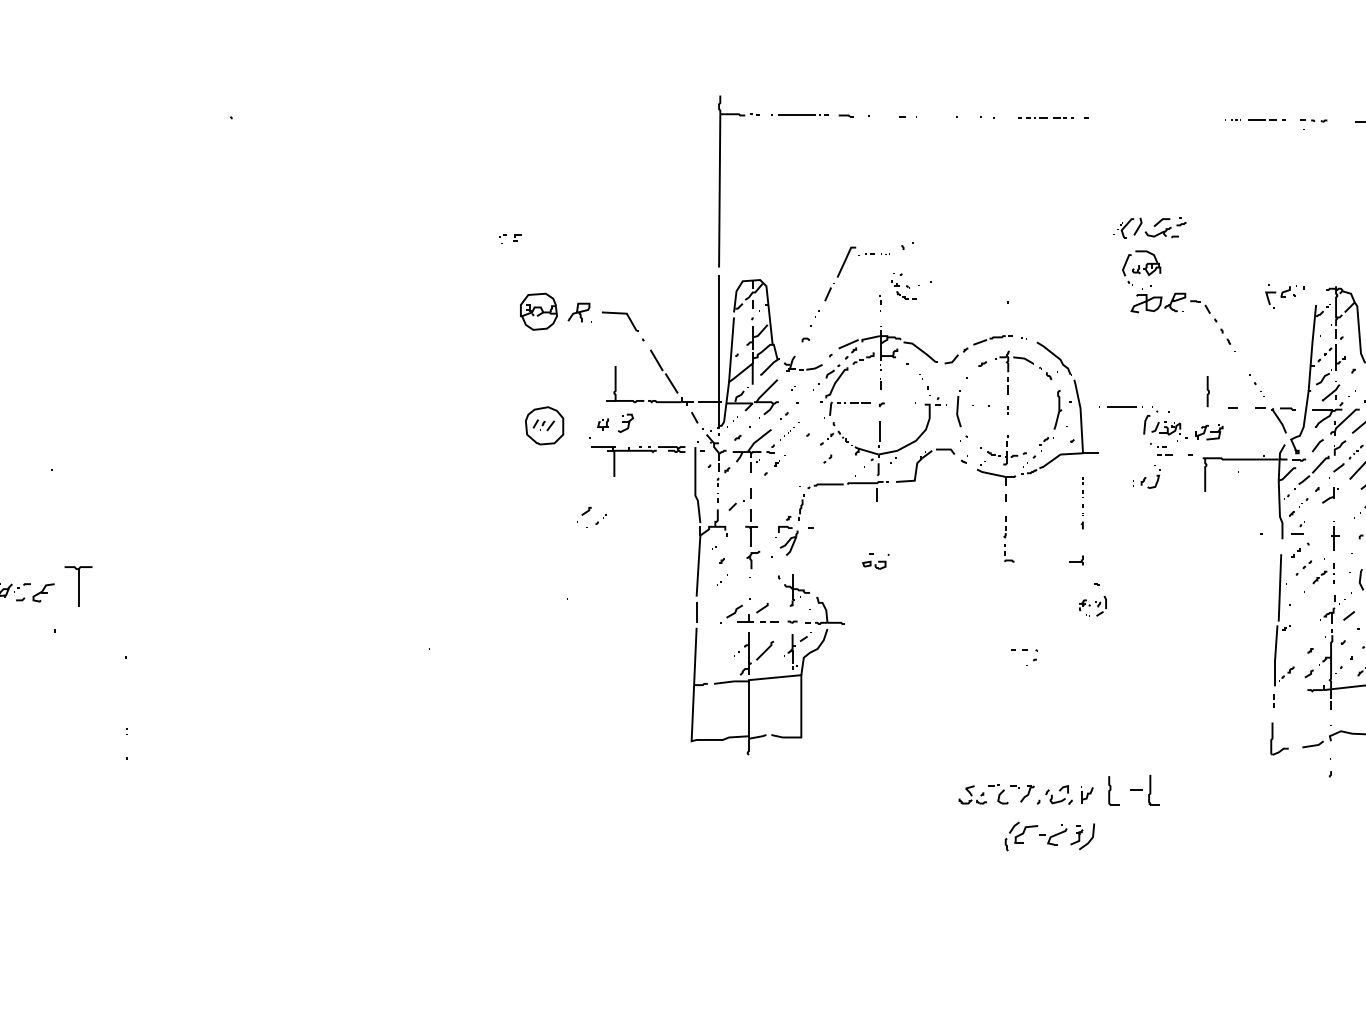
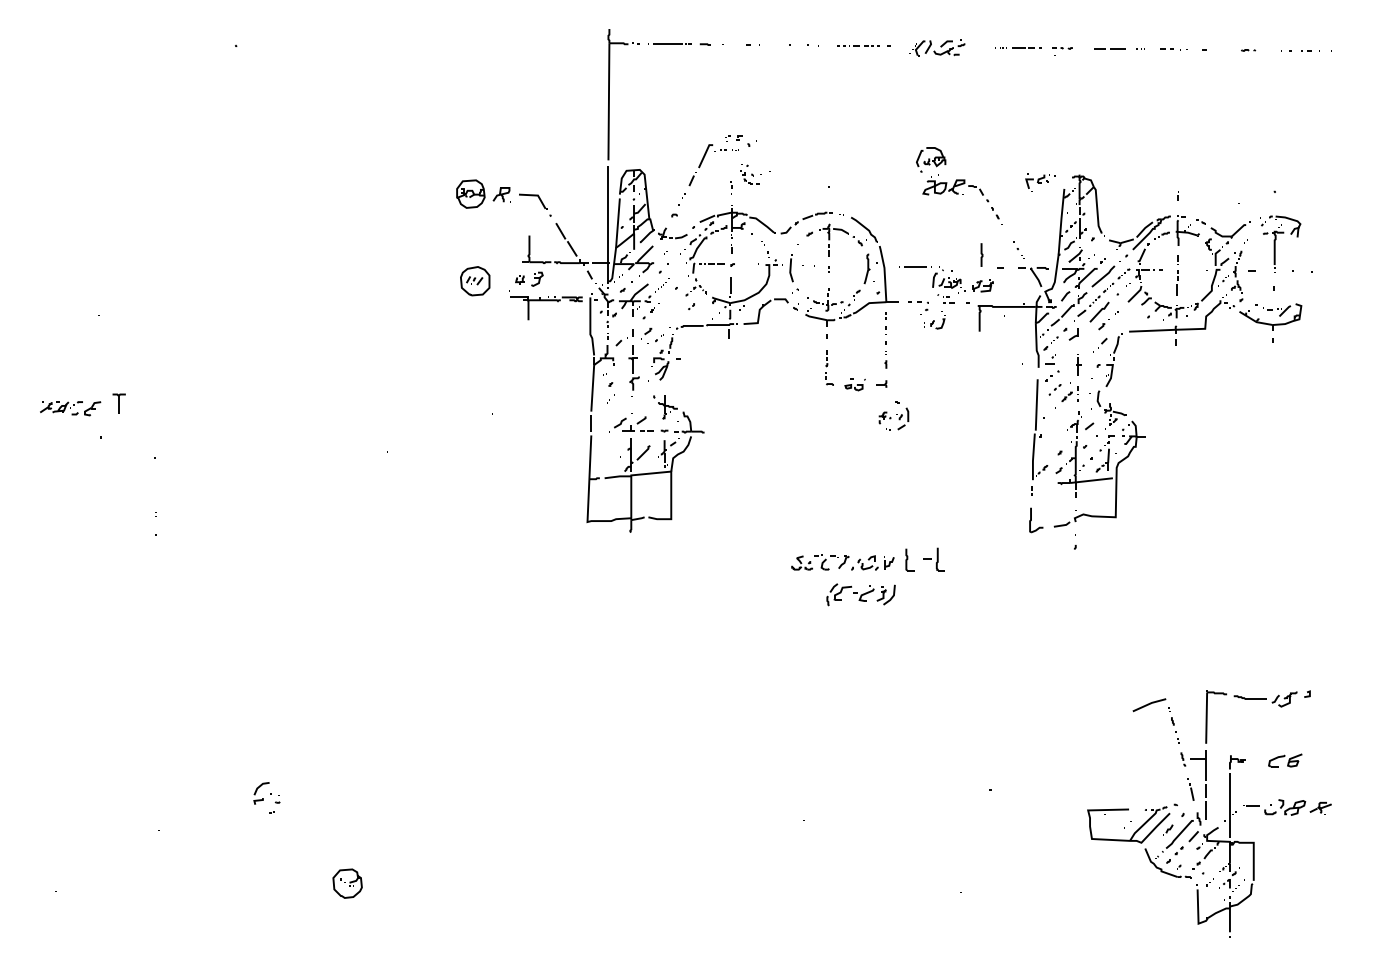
part: (1149, 227) -> (937, 47), moved
part: (509, 238) -> (733, 138), moved
part: (1081, 503) -> (885, 340), size x1.43
part: (592, 516) -> (652, 335), moved
part: (874, 561) -> (854, 384), moved
part: (77, 585) -> (118, 403), size x0.62
part: (1092, 605) -> (893, 418), size x1.43
part: (1024, 656) -> (918, 307), moved

